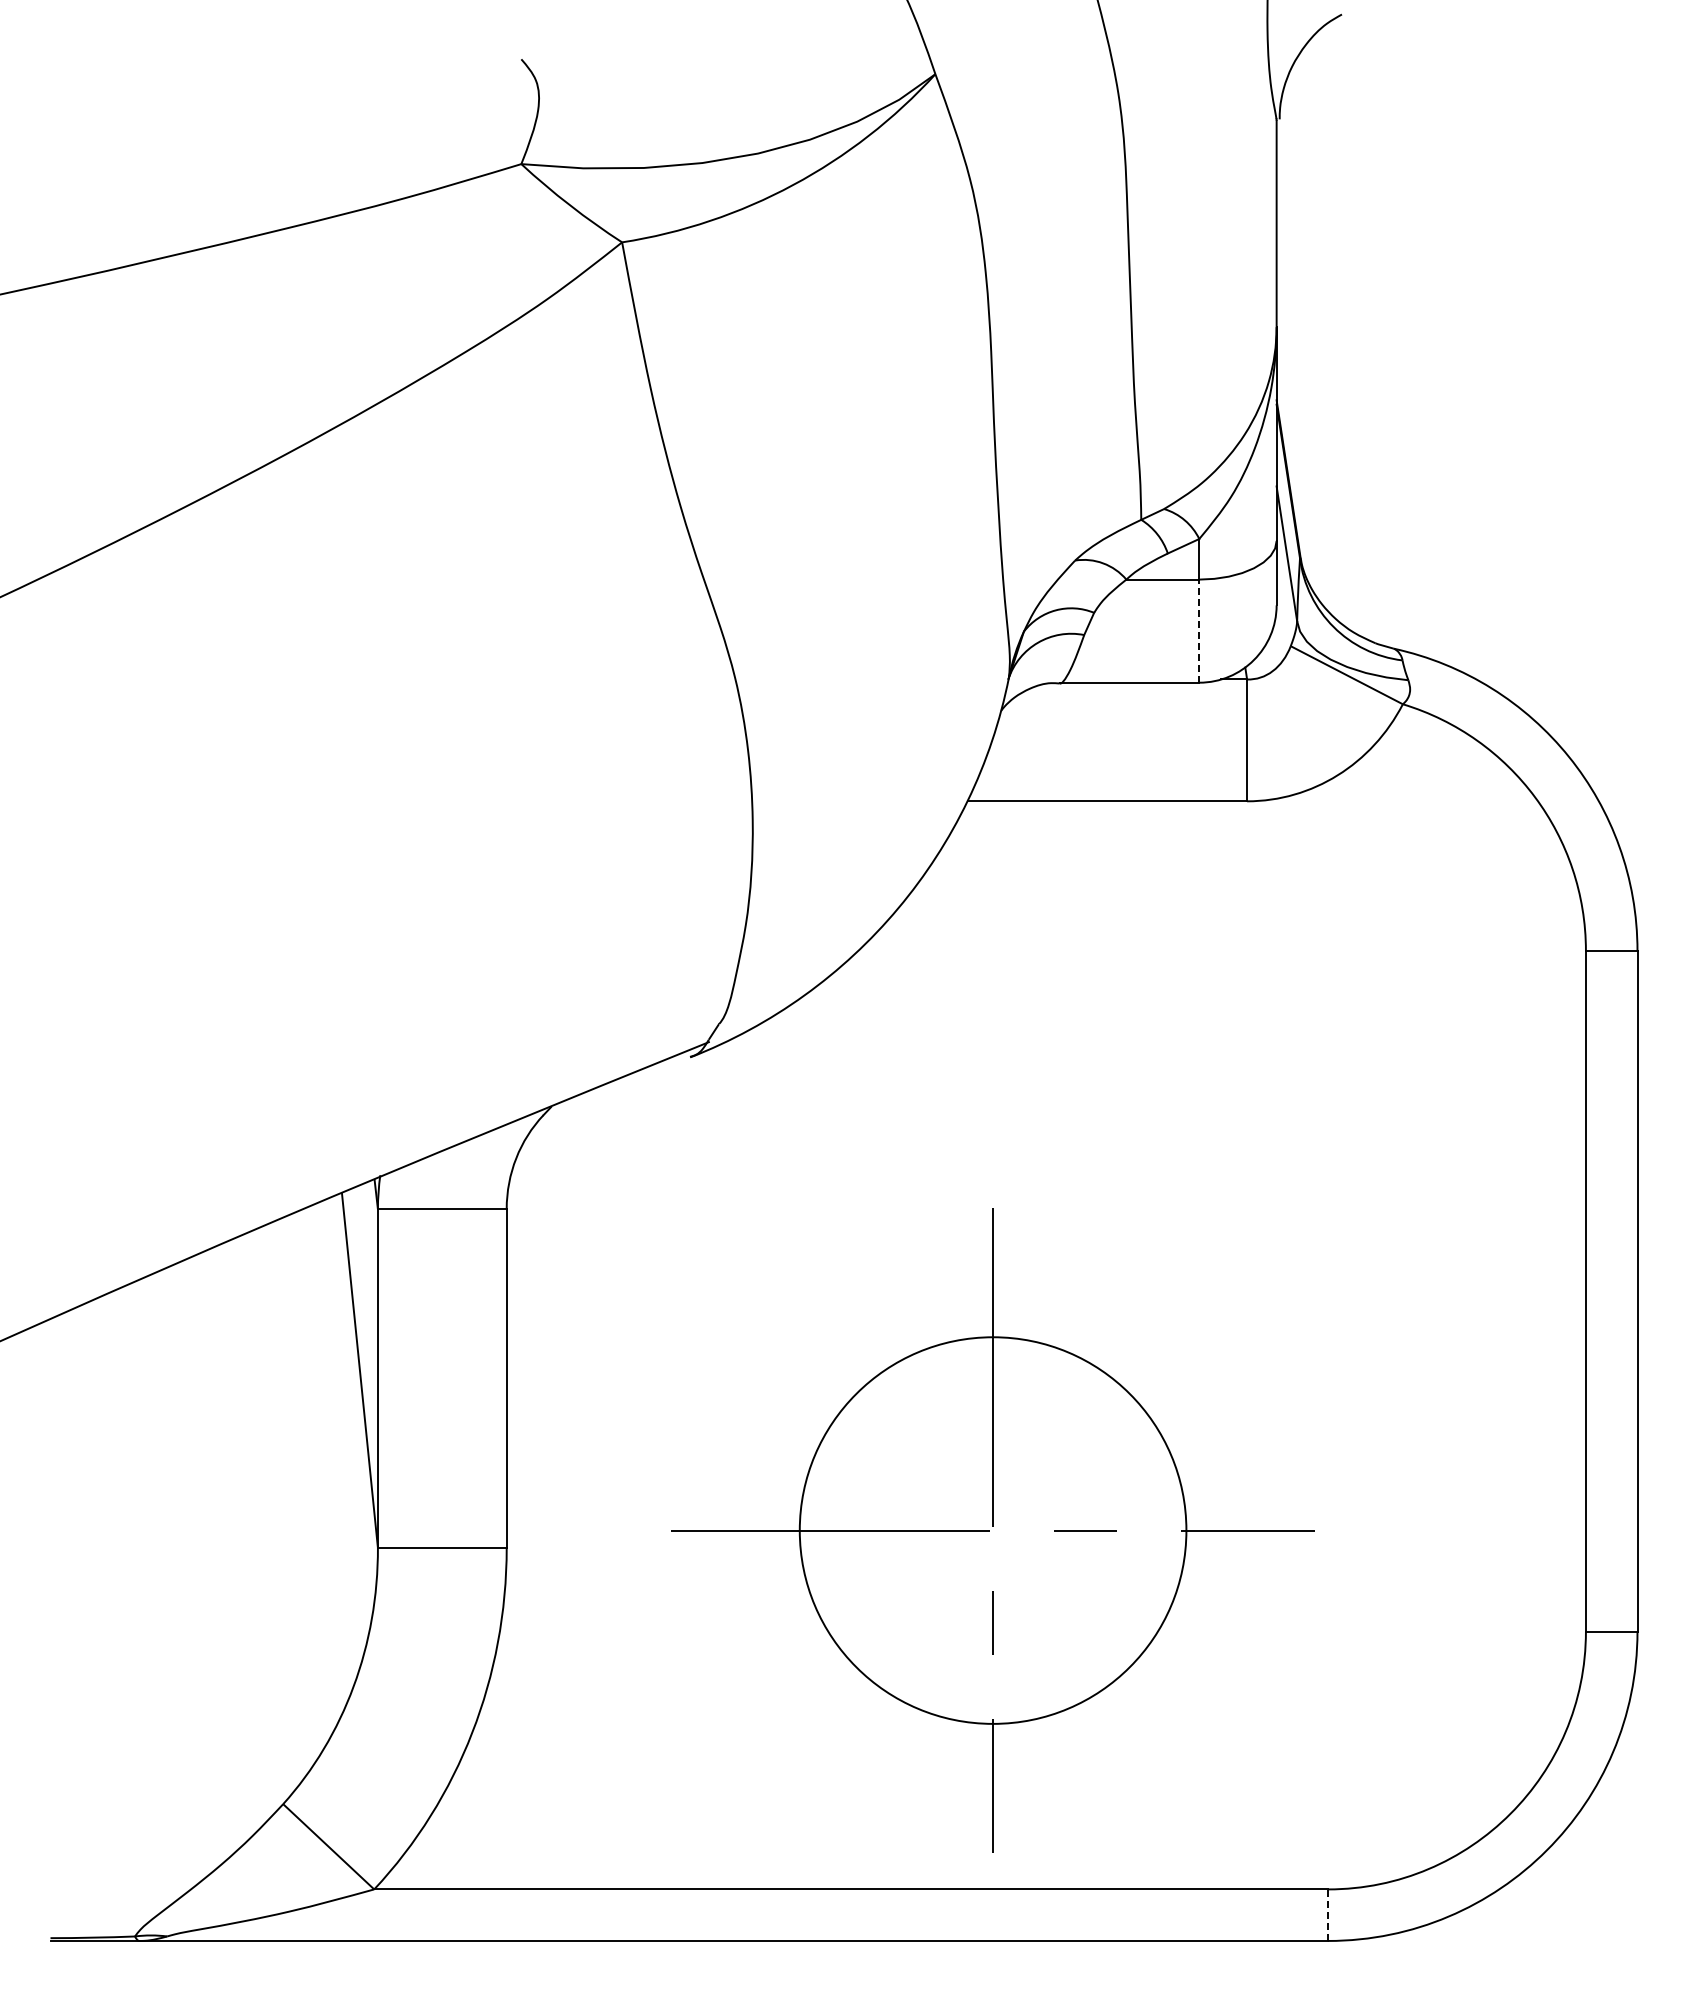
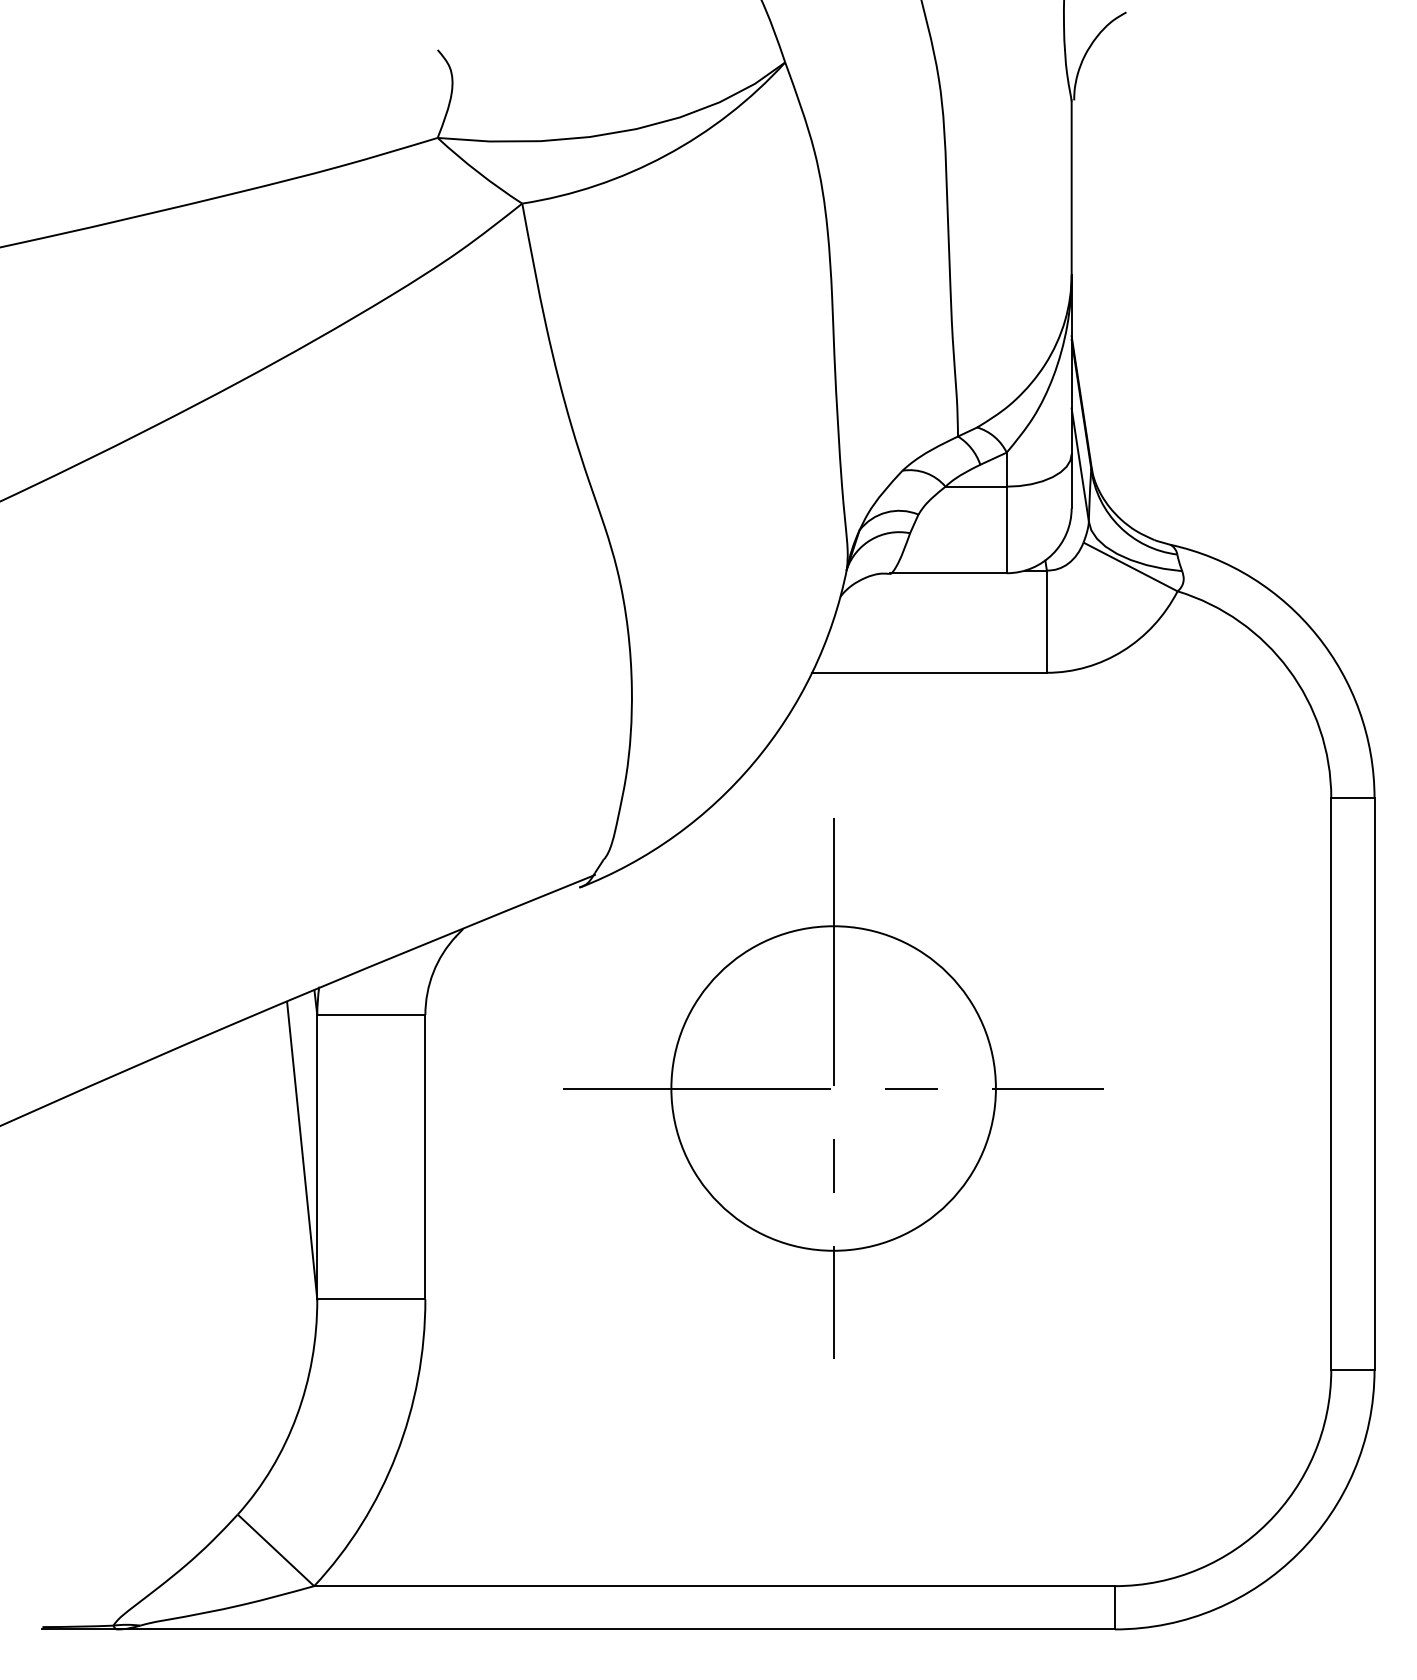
line: (1199, 631) -> (1006, 530), dashed -> solid
part: (992, 1530) -> (833, 1088), moved
line: (1328, 1915) -> (1115, 1608), dashed -> solid

